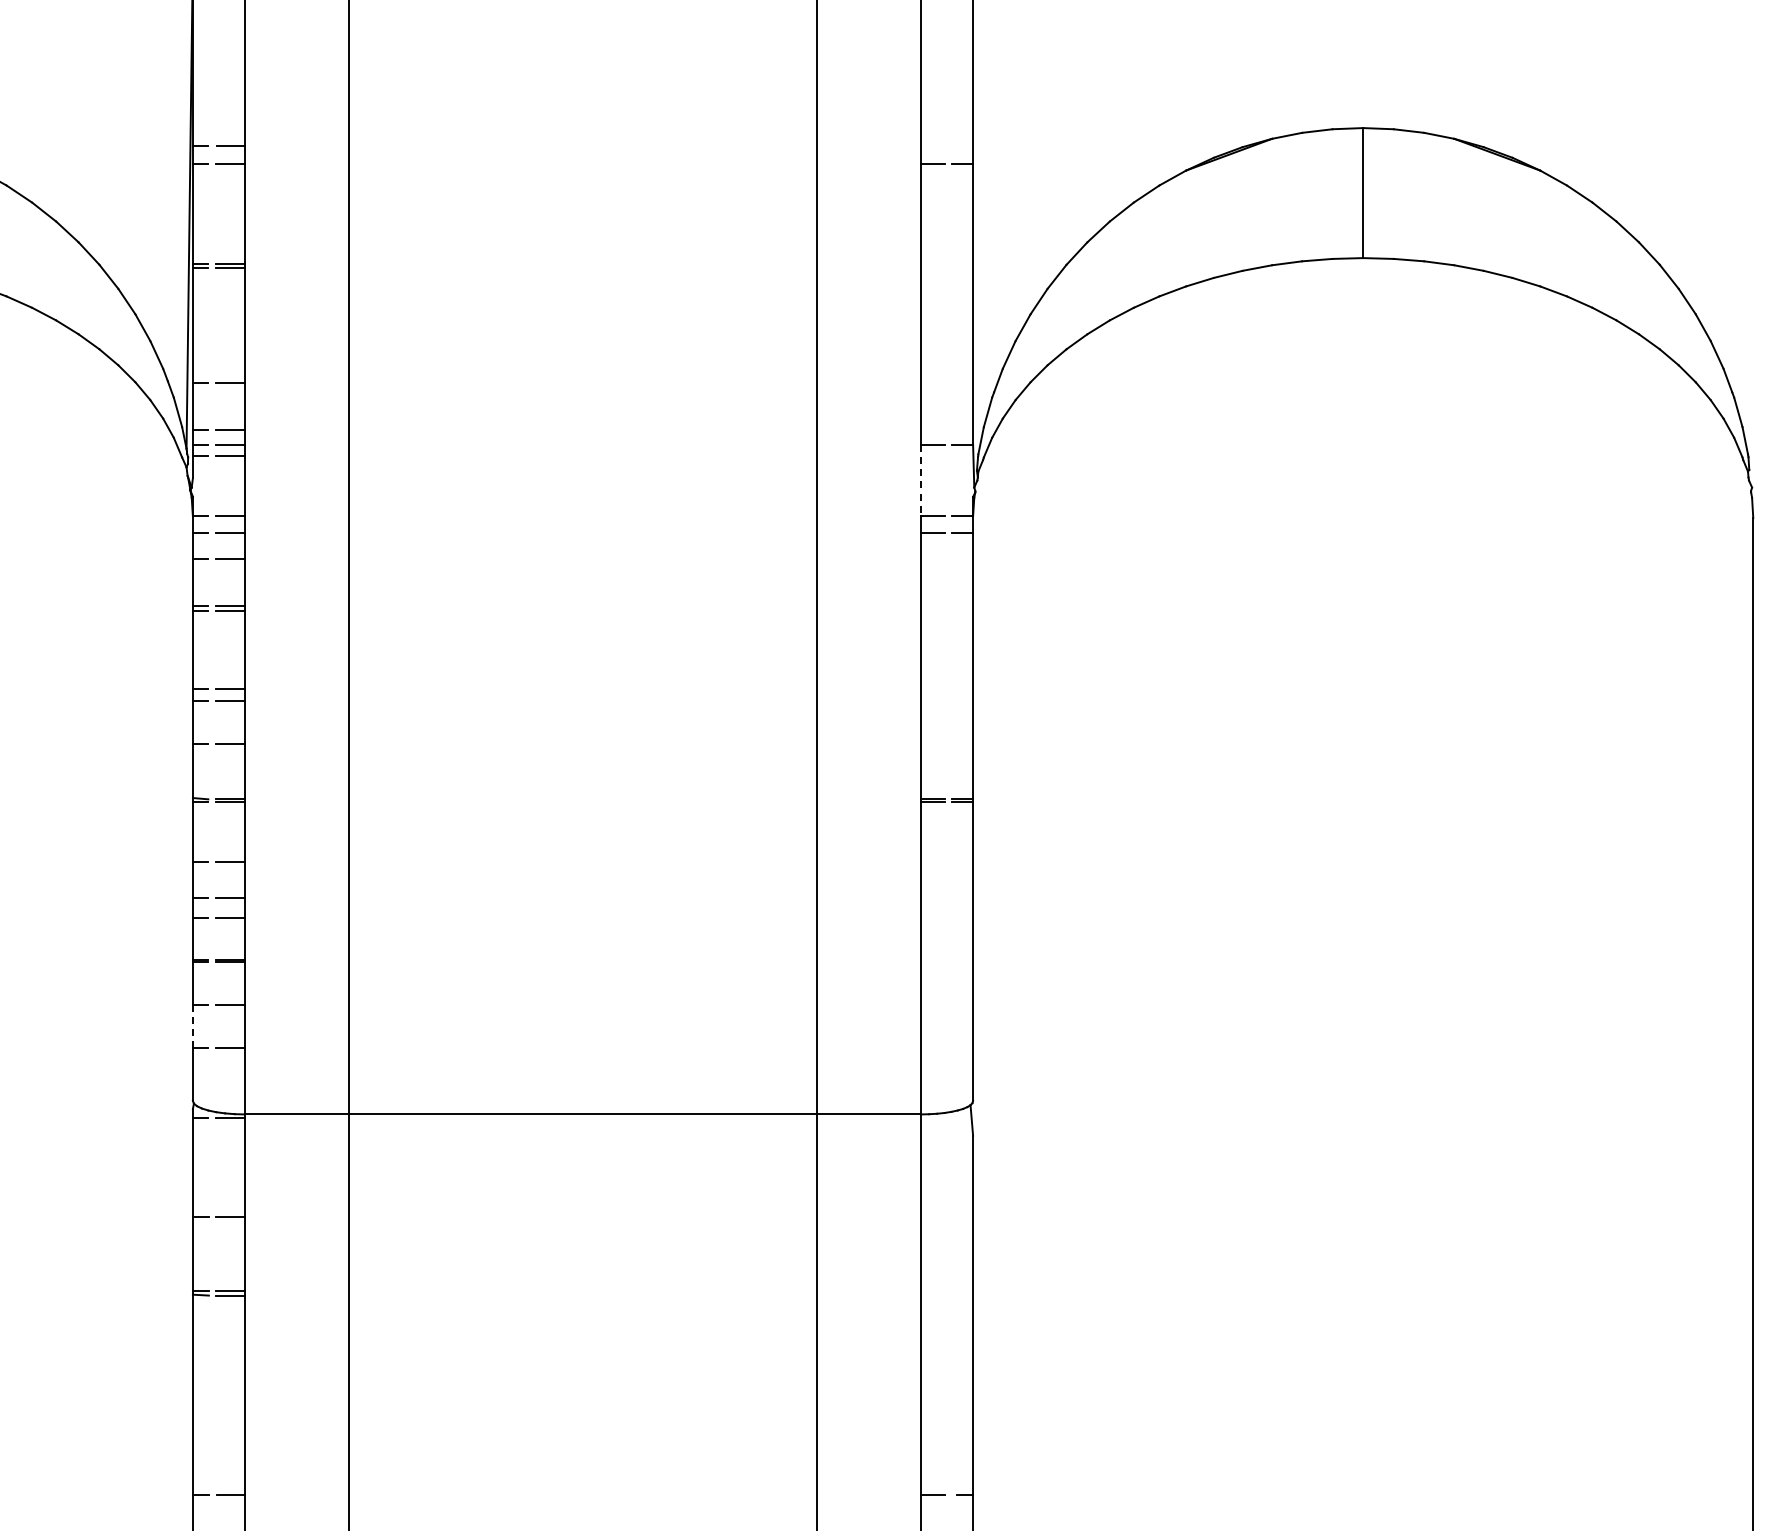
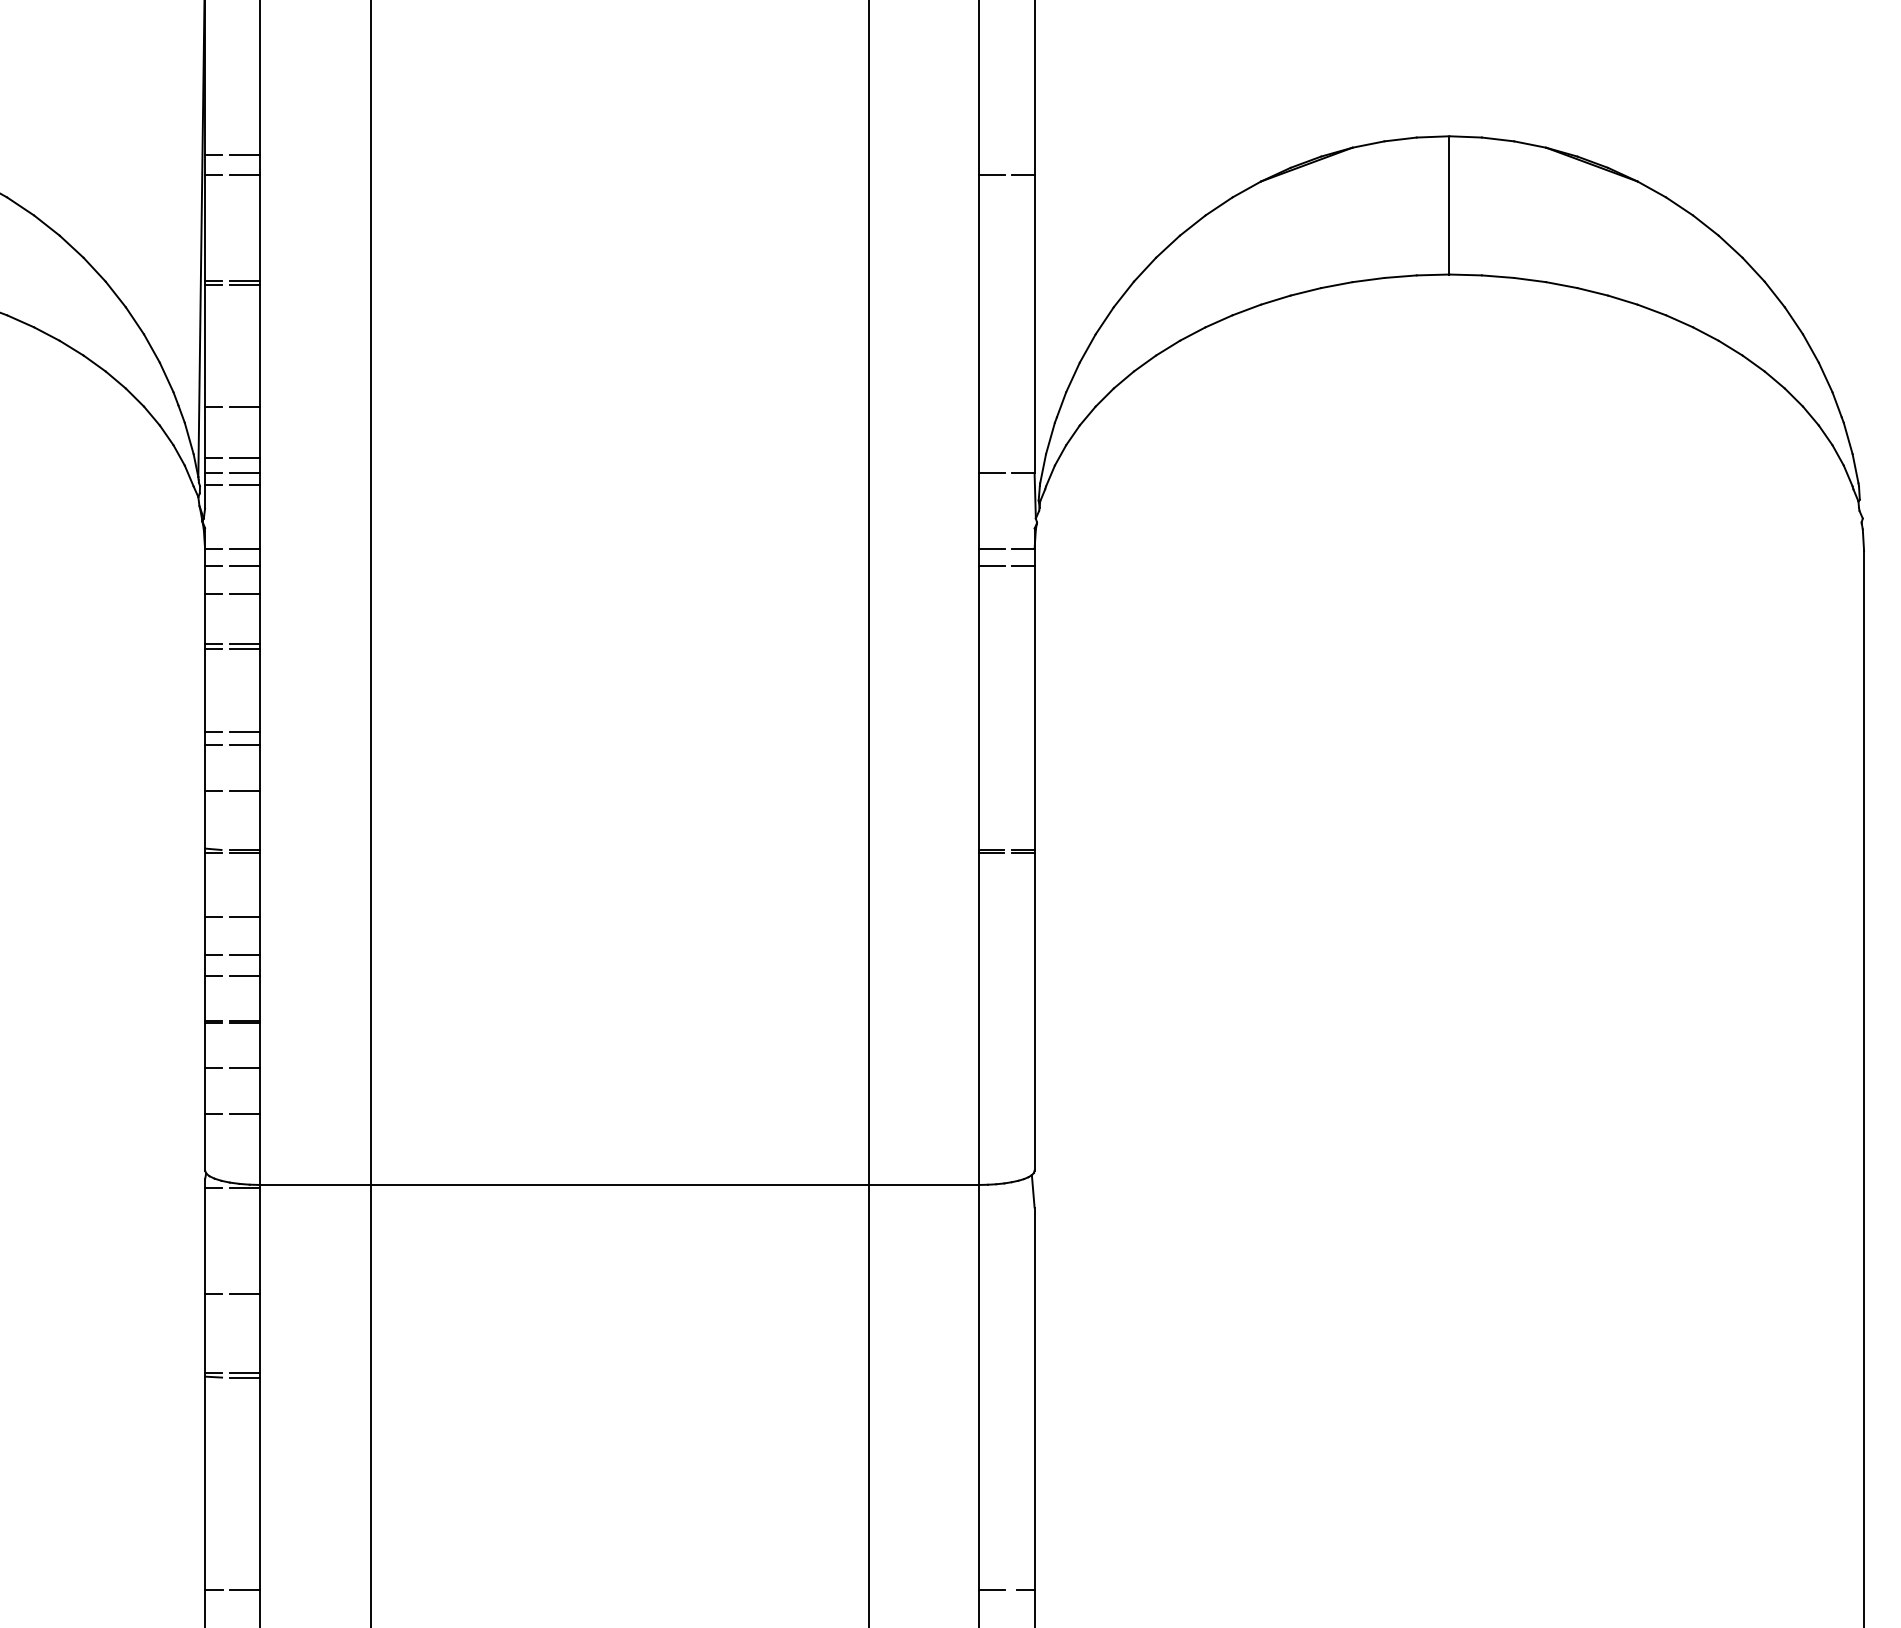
line: (921, 480) -> (979, 510), dashed -> solid
line: (192, 1026) -> (204, 1091), dashed -> solid

